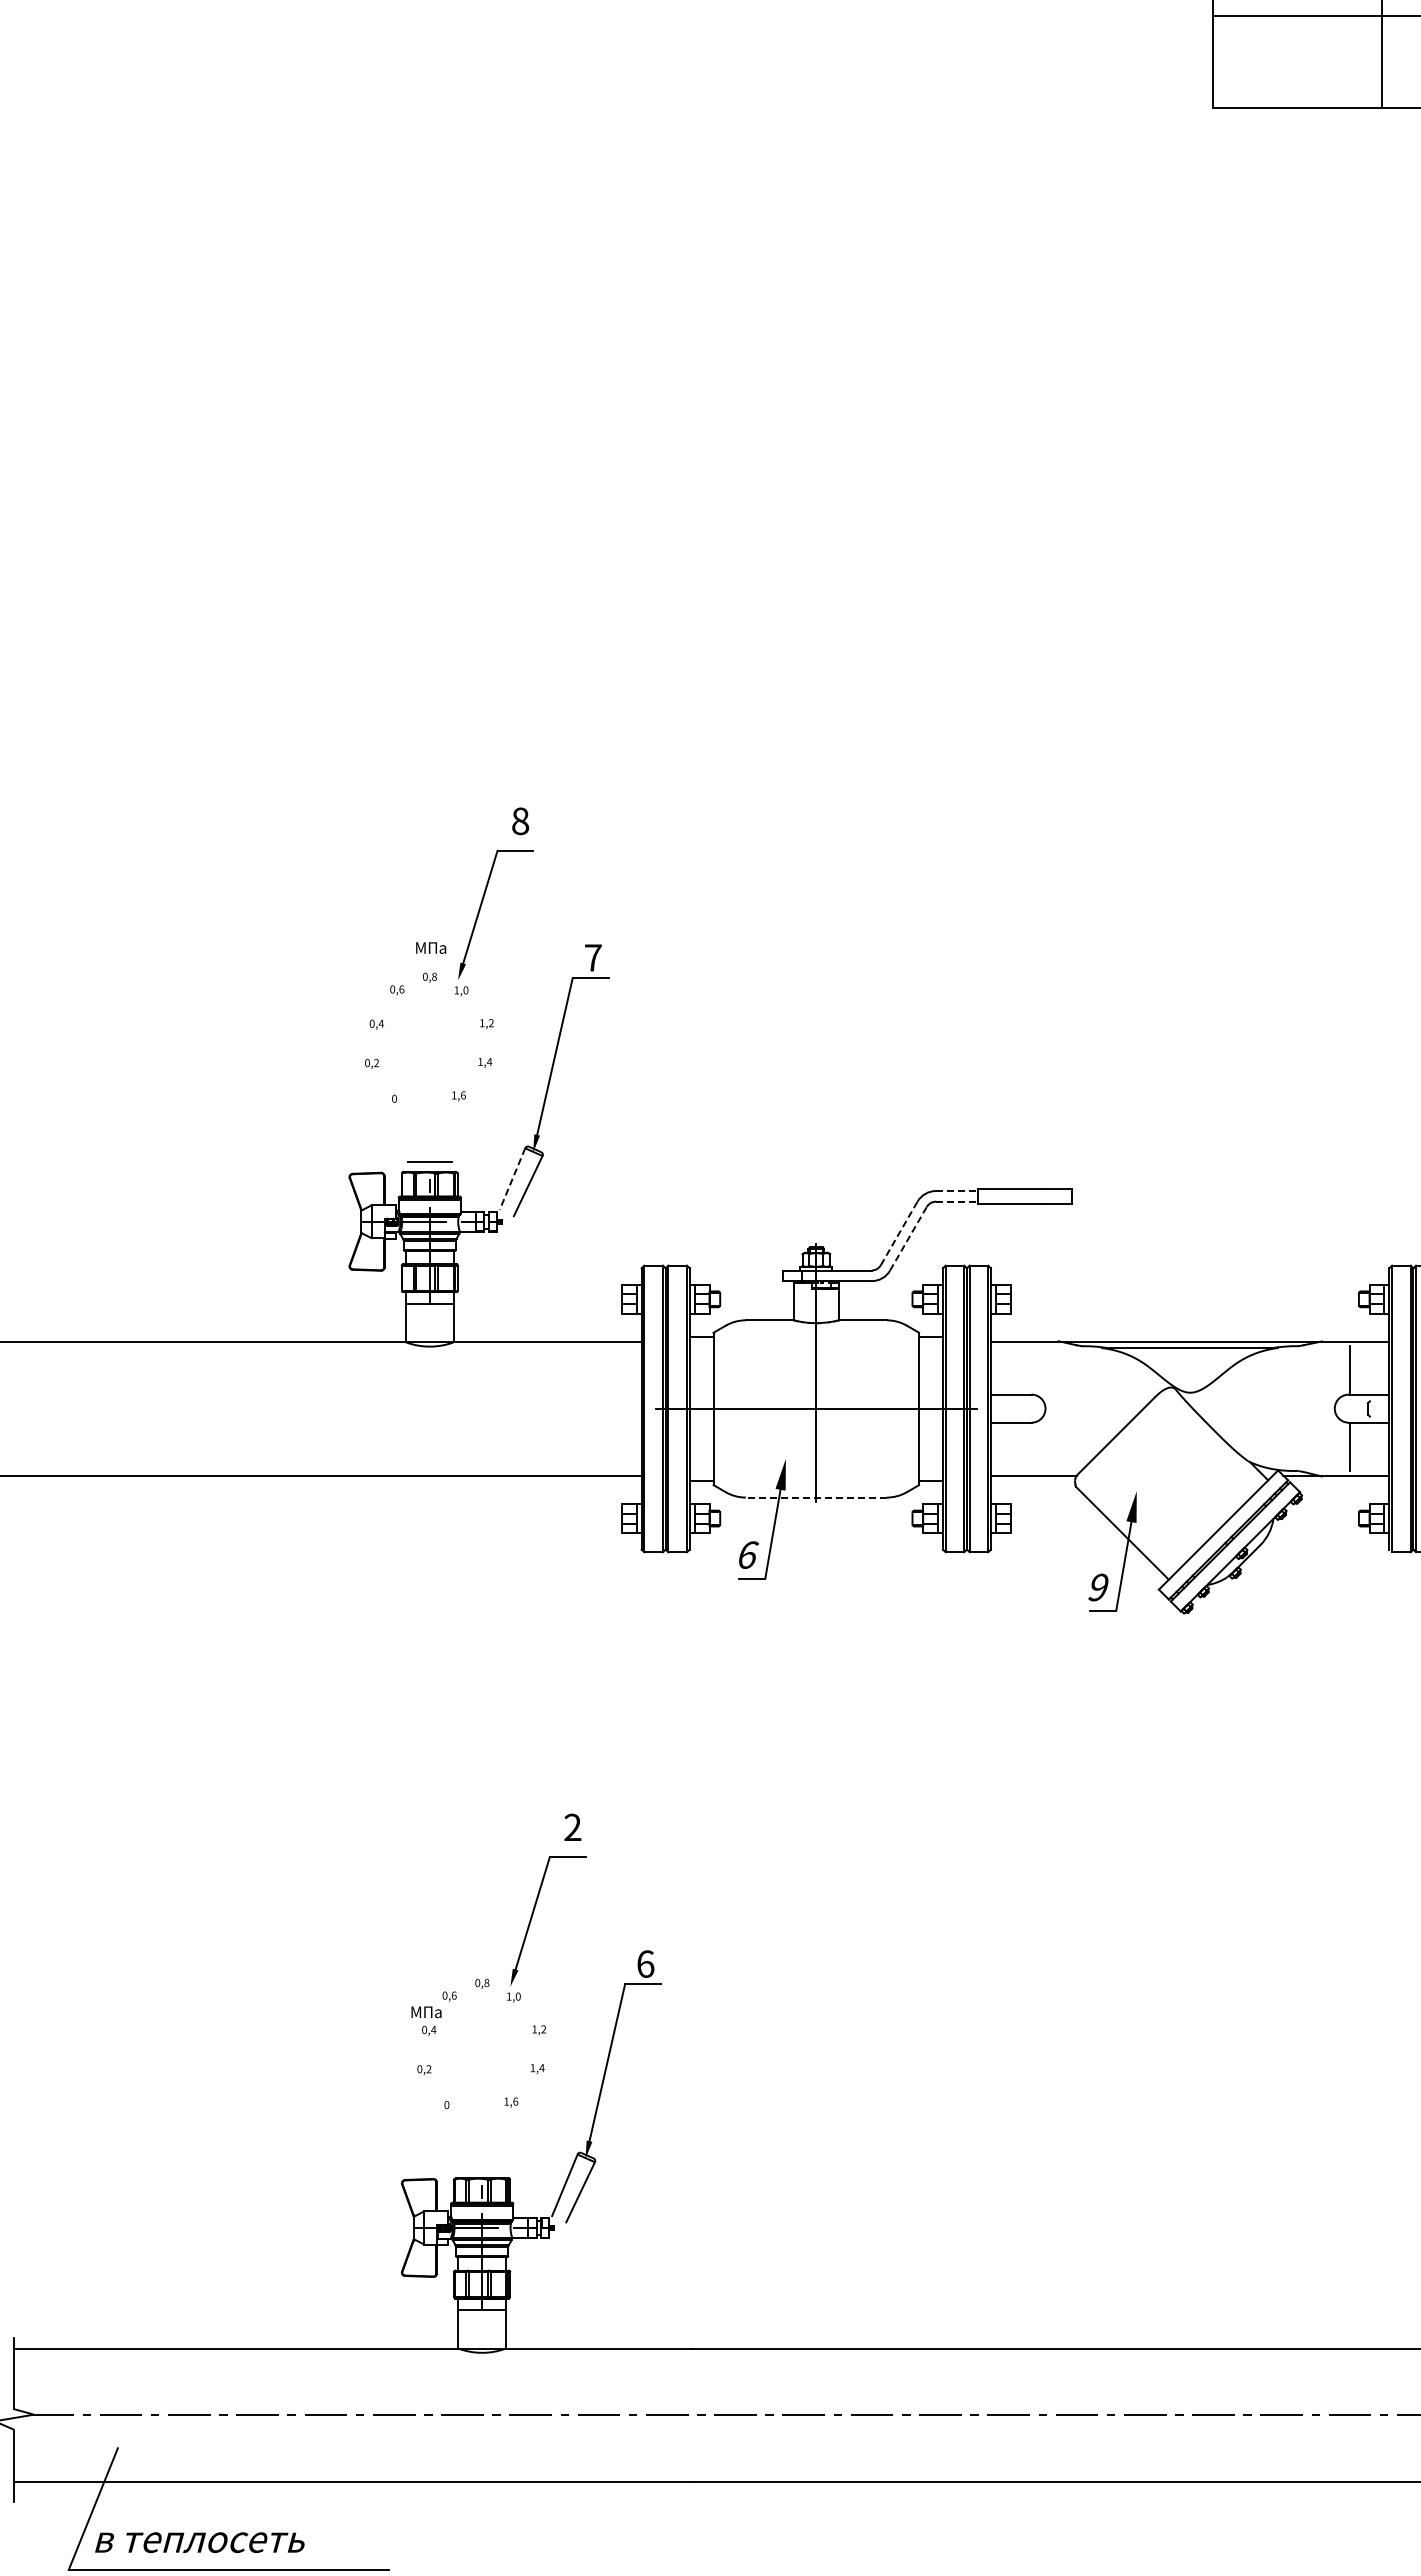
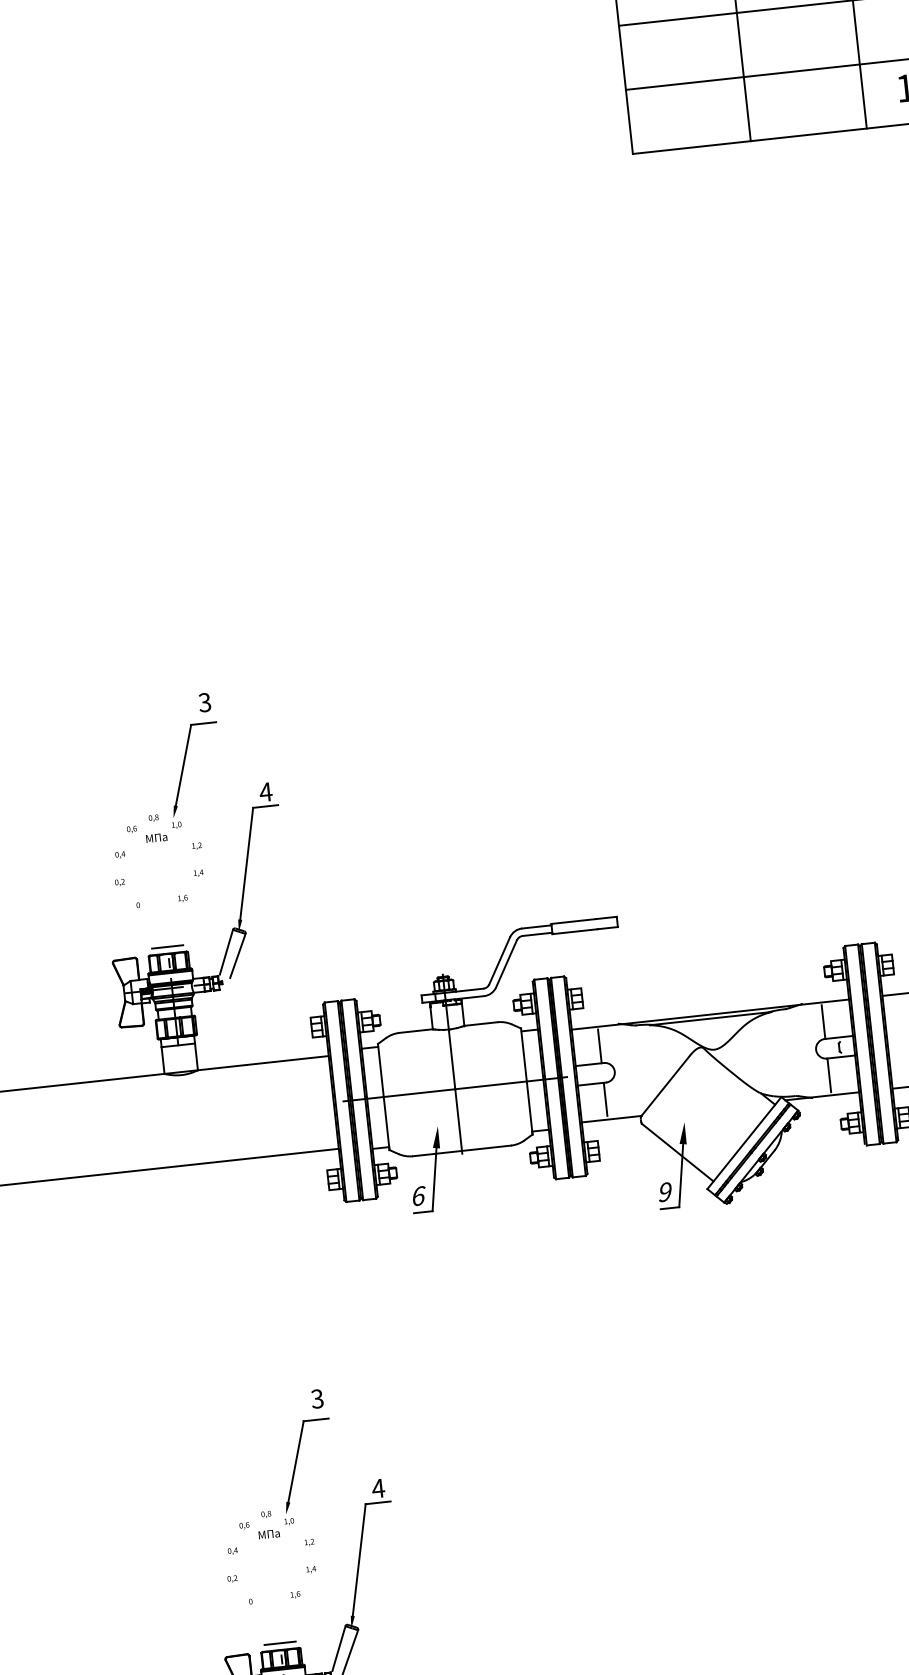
text: (520, 821) -> (204, 702), 8 -> 3
text: (431, 947) -> (156, 837), moved
text: (593, 957) -> (266, 791), 7 -> 4
line: (512, 1179) -> (226, 952), dashed -> solid
line: (957, 1191) -> (537, 927), dashed -> solid
line: (957, 1201) -> (537, 934), dashed -> solid
line: (899, 1233) -> (499, 960), dashed -> solid
line: (908, 1238) -> (506, 963), dashed -> solid
line: (1028, 1370) -> (600, 1046), added
line: (1028, 1446) -> (605, 1099), added
line: (816, 1497) -> (462, 1150), dashed -> solid
text: (572, 1827) -> (317, 1399), 2 -> 3
text: (645, 1963) -> (378, 1488), 6 -> 4
text: (426, 2012) -> (269, 1534), moved
line: (481, 2168) -> (279, 1643), added

